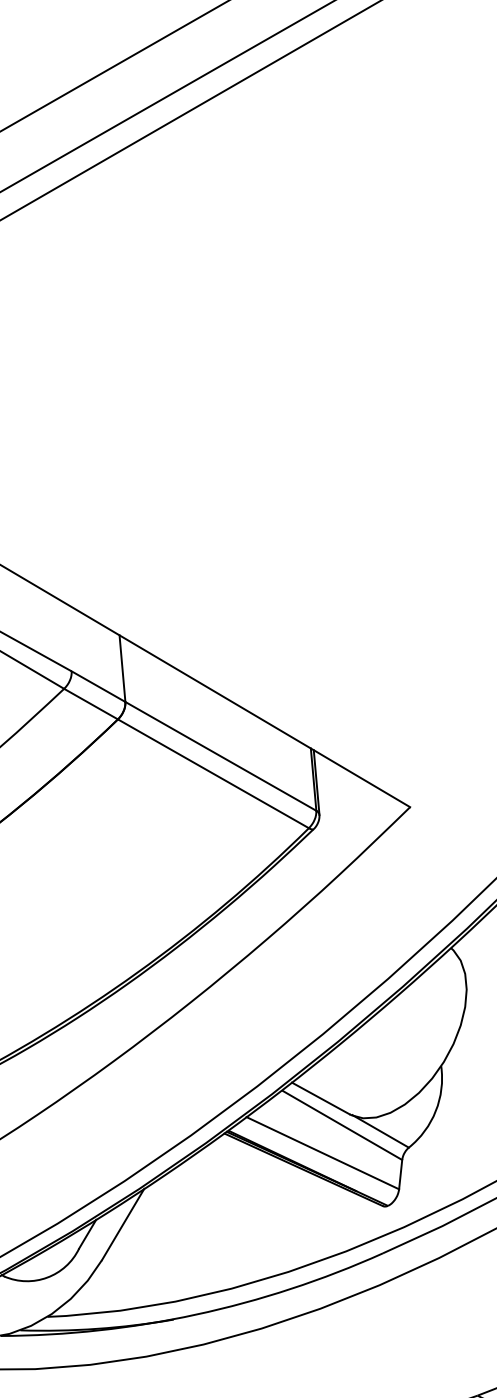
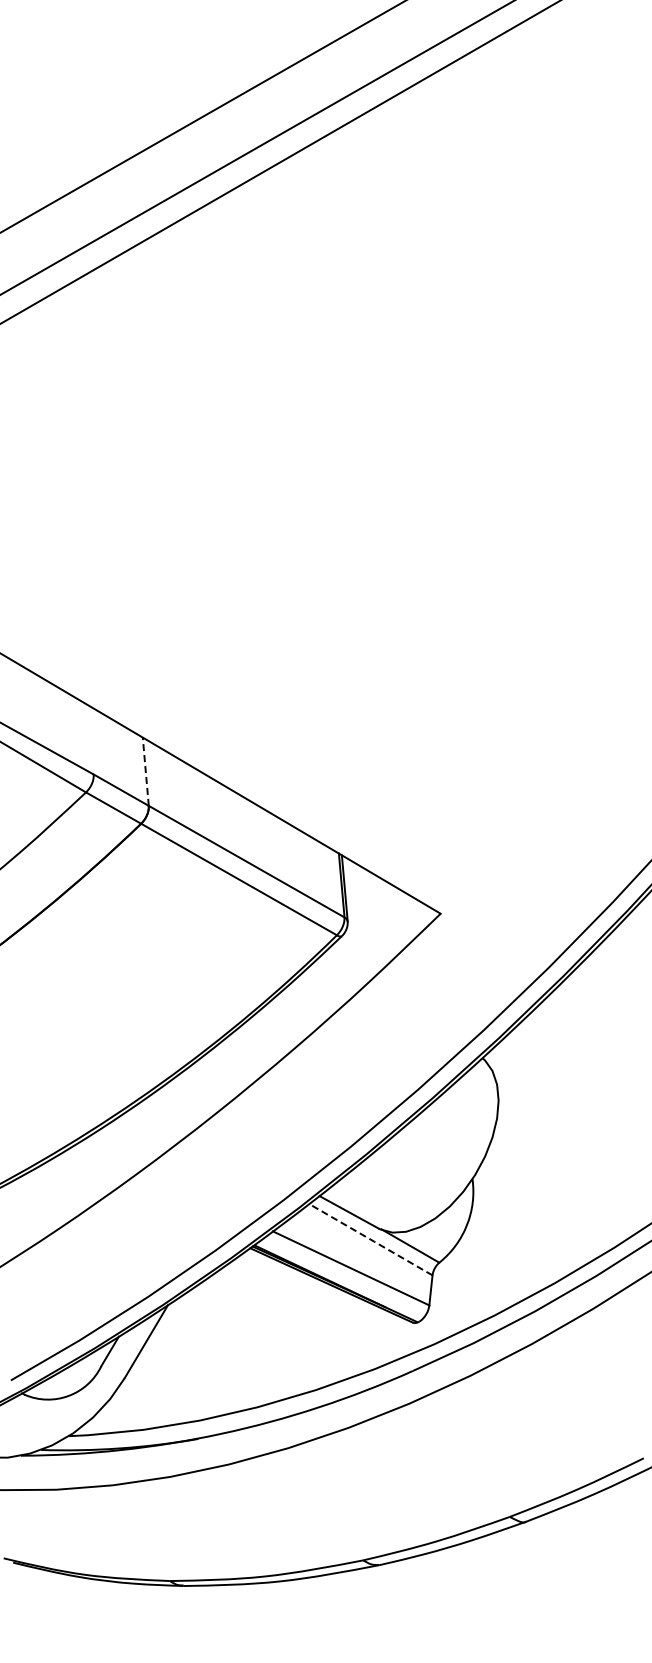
line: (122, 668) -> (145, 771), solid -> dashed
line: (342, 1125) -> (371, 1240), solid -> dashed

